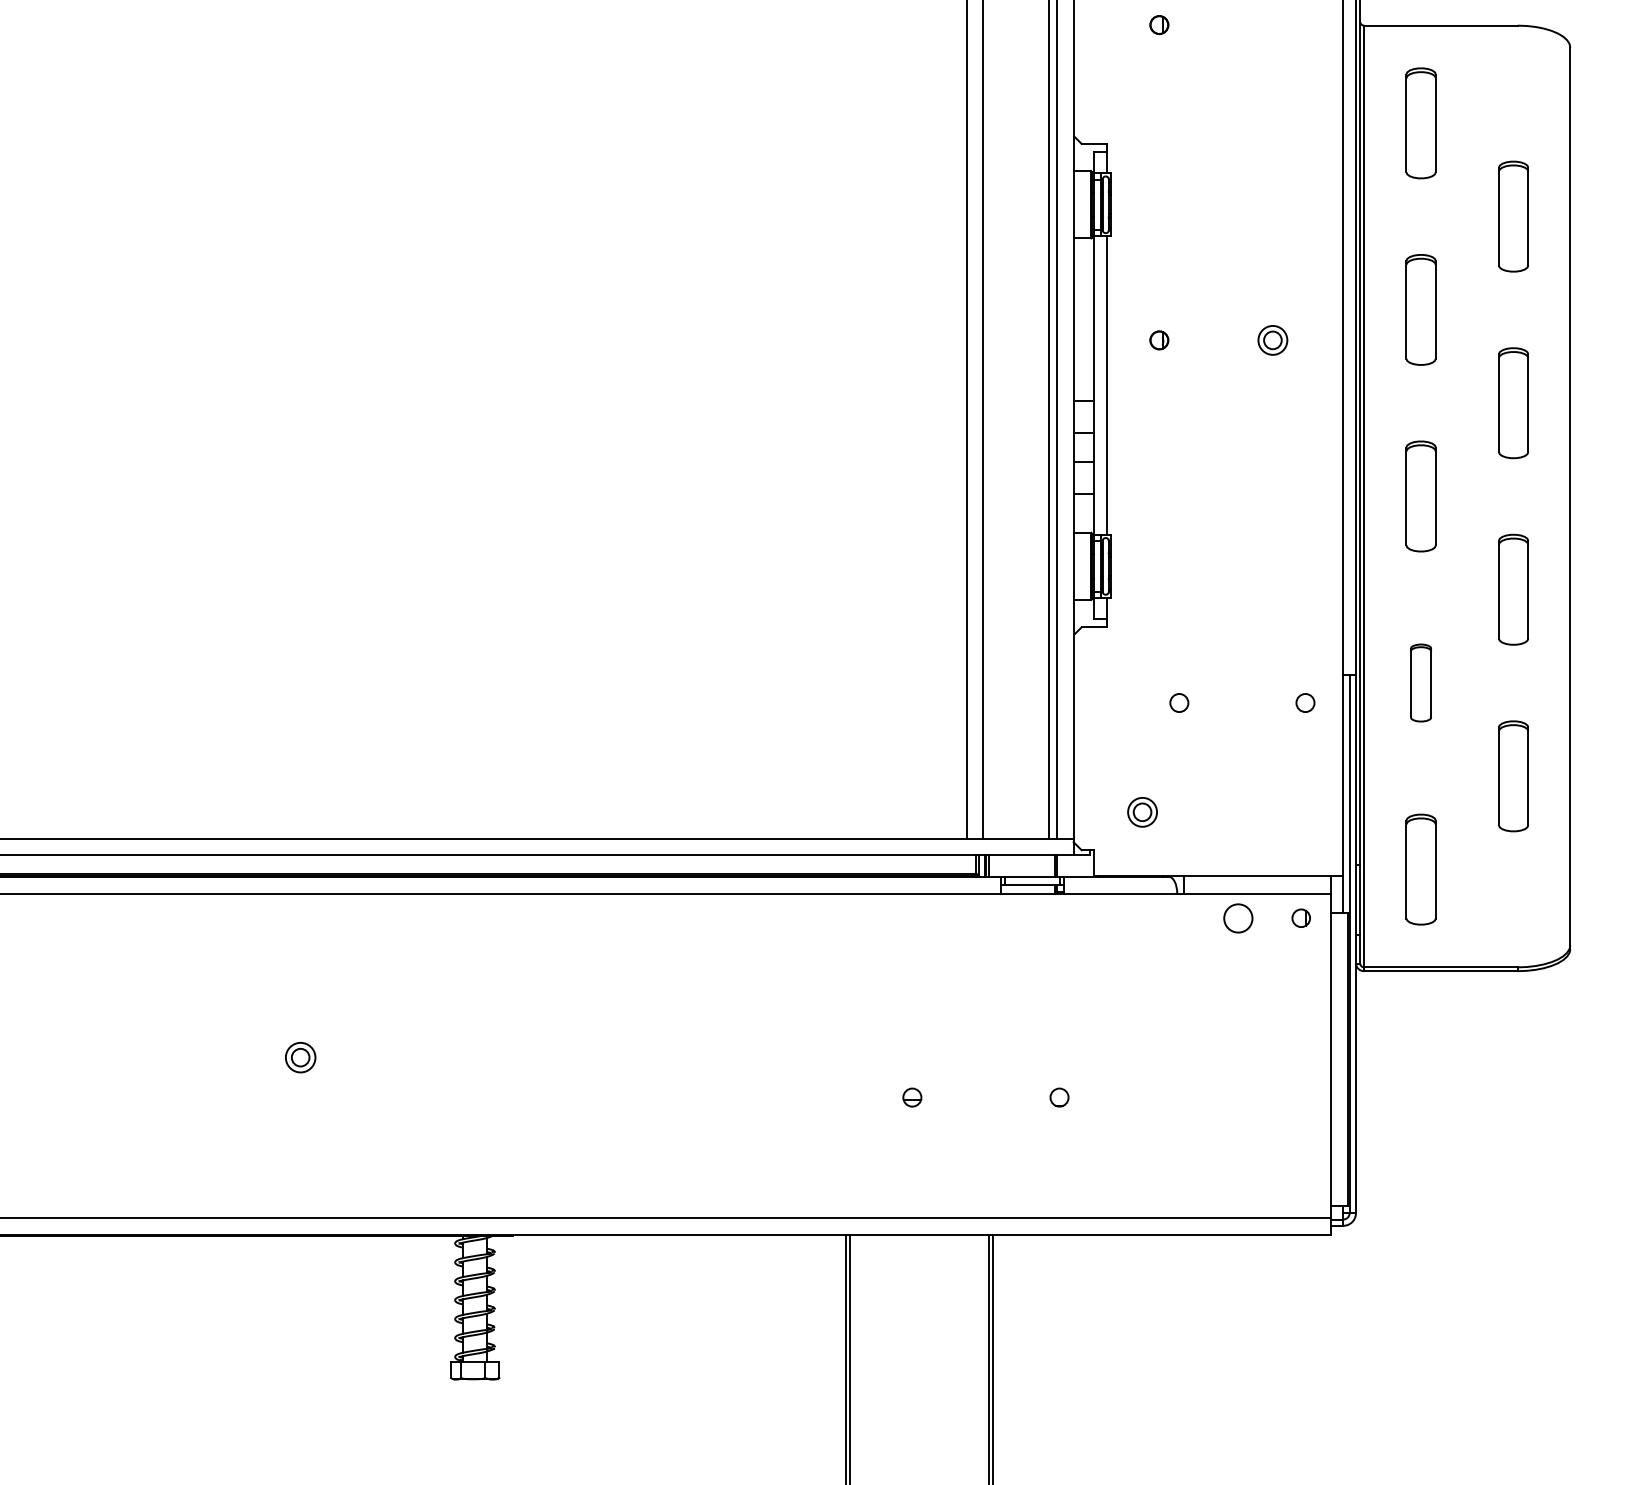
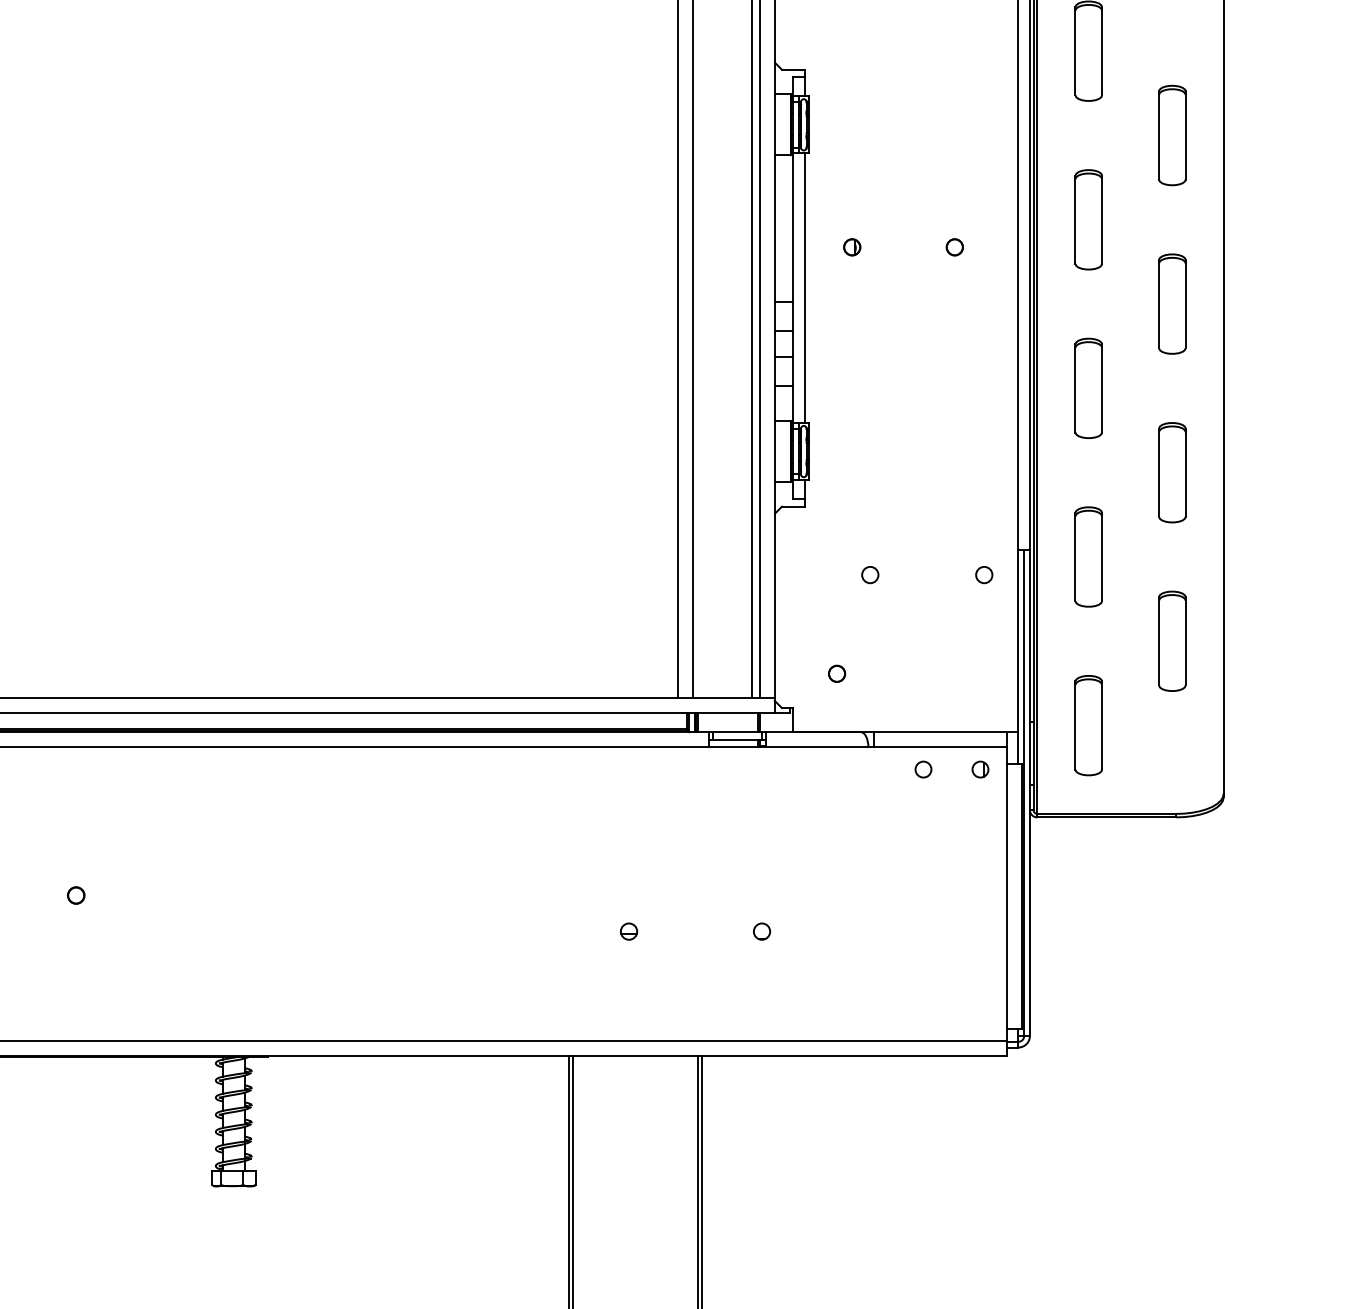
circle: (1272, 340) -> (954, 247), size x0.62
part: (1420, 682) -> (1088, 556), size x1.43
circle: (1142, 812) -> (836, 673), size x0.62
circle: (1237, 917) -> (922, 768), size x0.62
circle: (300, 1057) -> (76, 895), size x0.62

